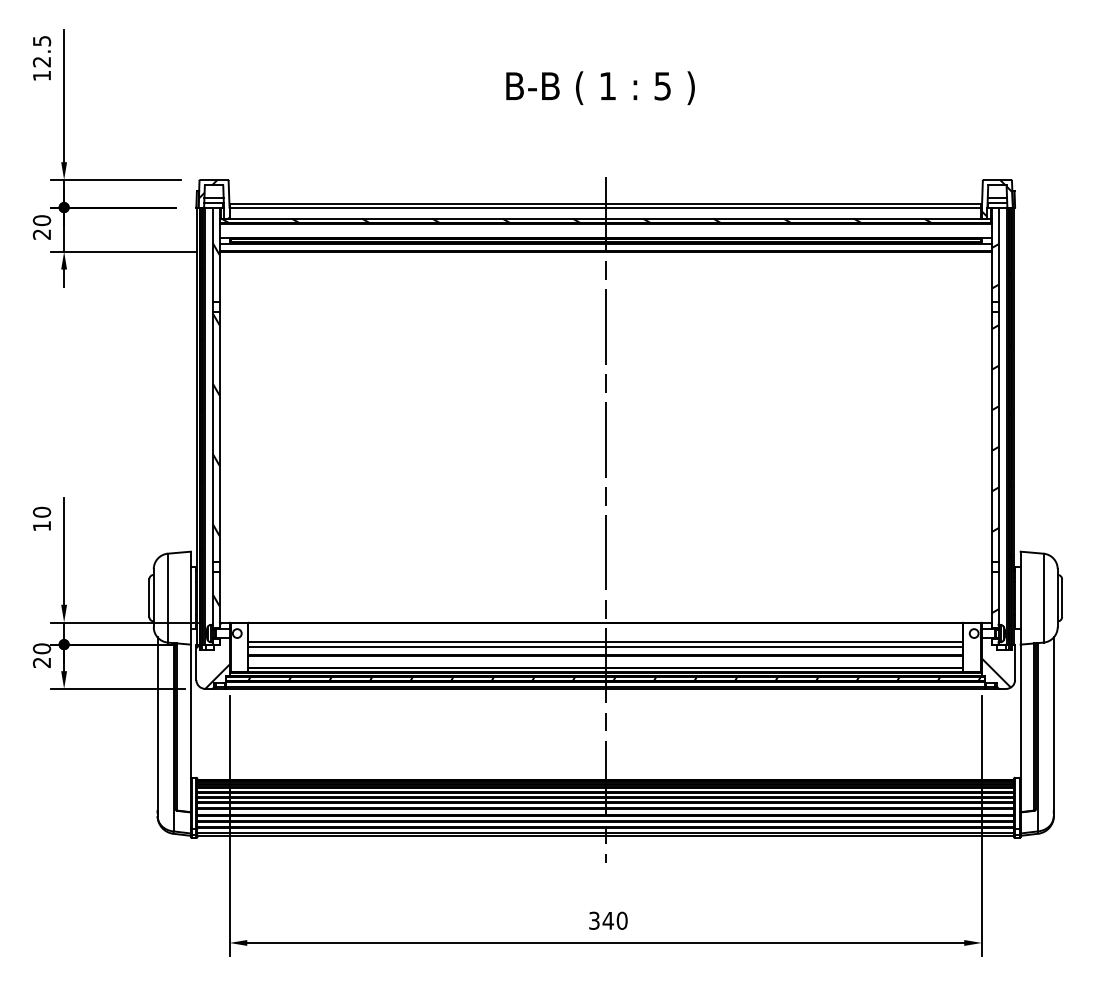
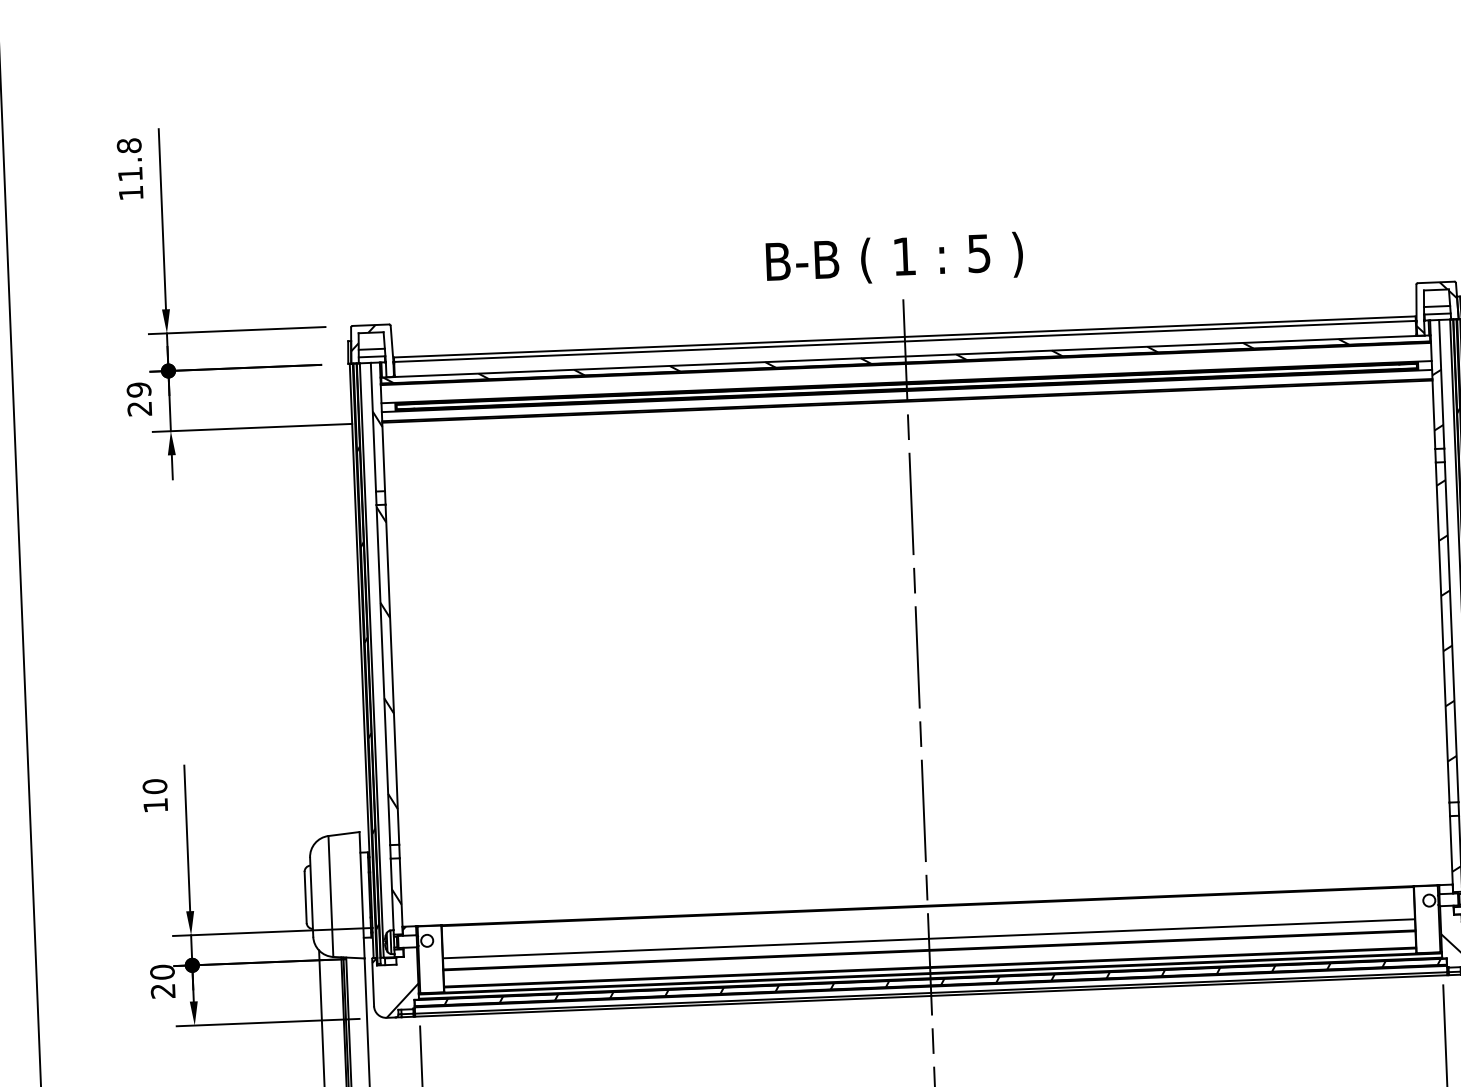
text: (41, 51) -> (129, 159), 12.5 -> 11.8
text: (600, 87) -> (894, 258), moved
text: (42, 220) -> (139, 389), 20 -> 29
line: (605, 642) -> (928, 932), removed

